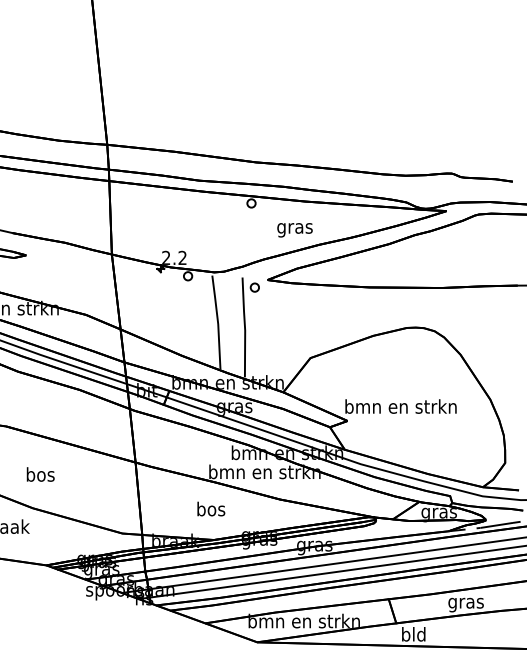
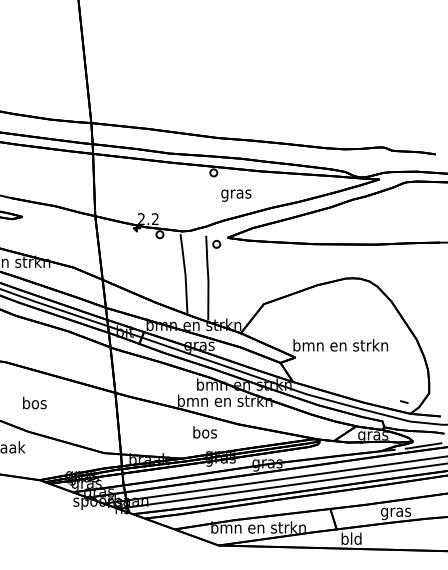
text: (294, 230) -> (235, 195), moved
line: (475, 473) -> (404, 402), added
text: (211, 508) -> (205, 431), moved

